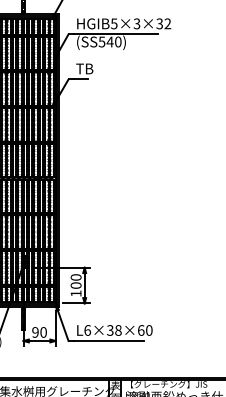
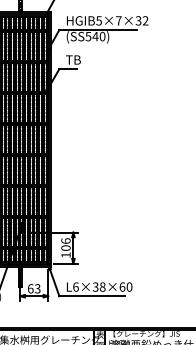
text: (136, 23) -> (118, 20), HGIB5×3×32 -> HGIB5×7×32
text: (75, 277) -> (65, 241), 100 -> 106
text: (39, 332) -> (34, 288), 90 -> 63

